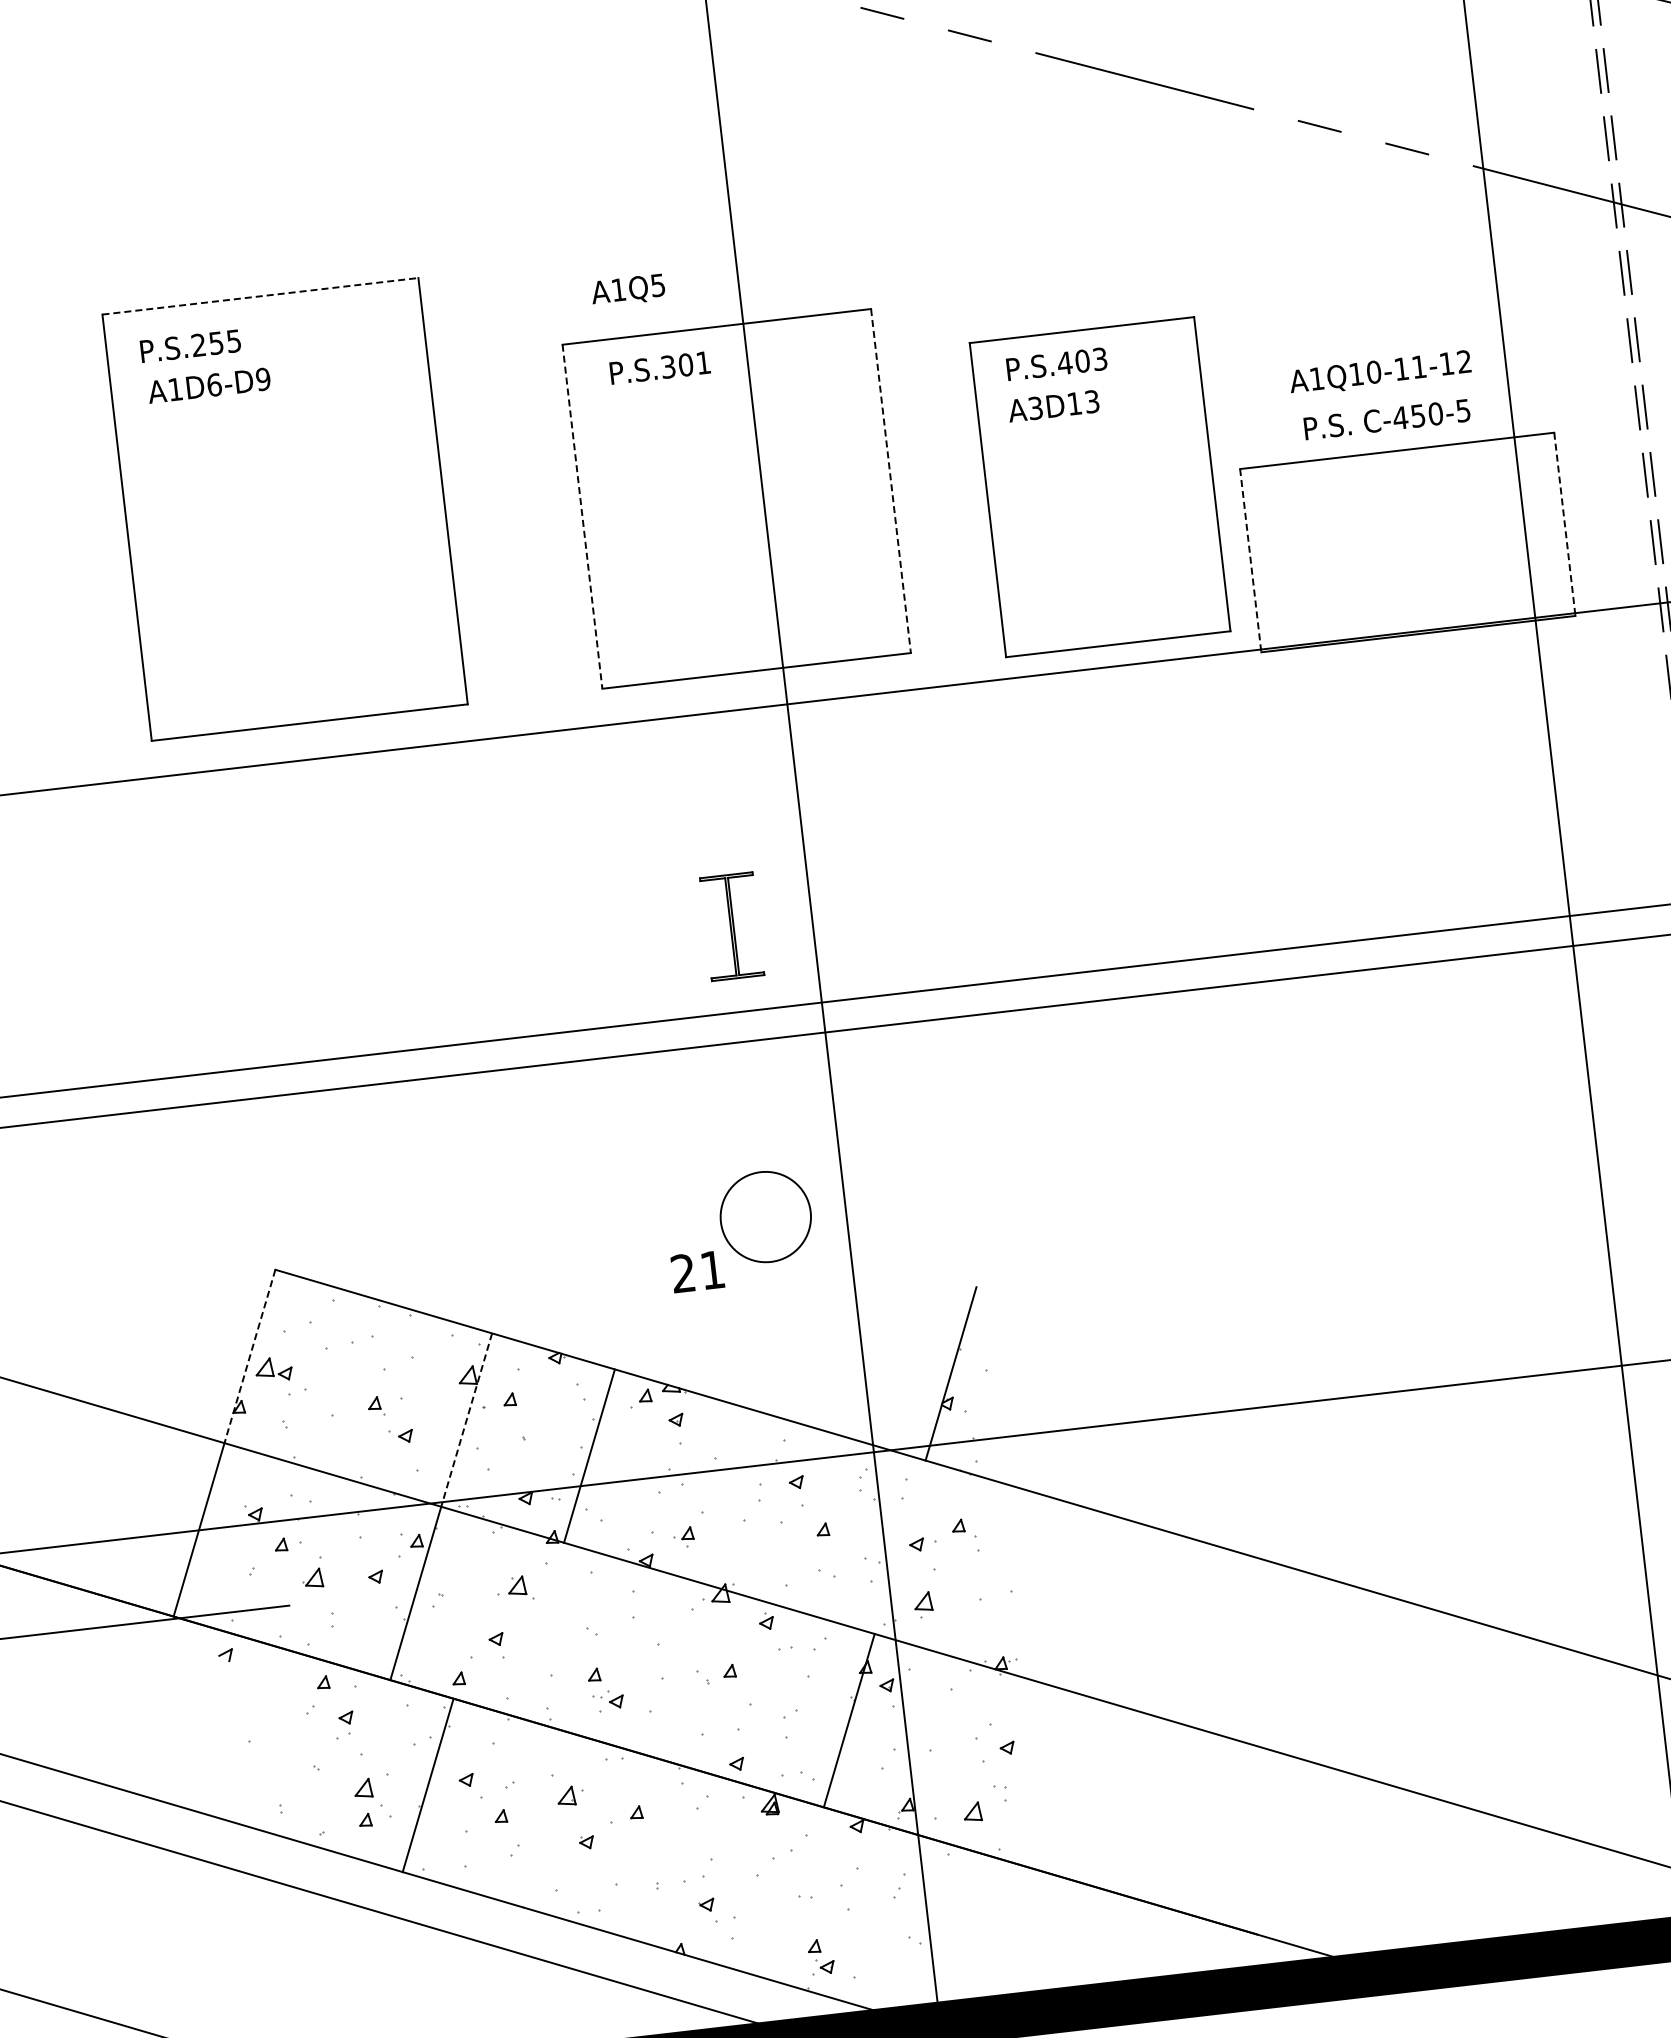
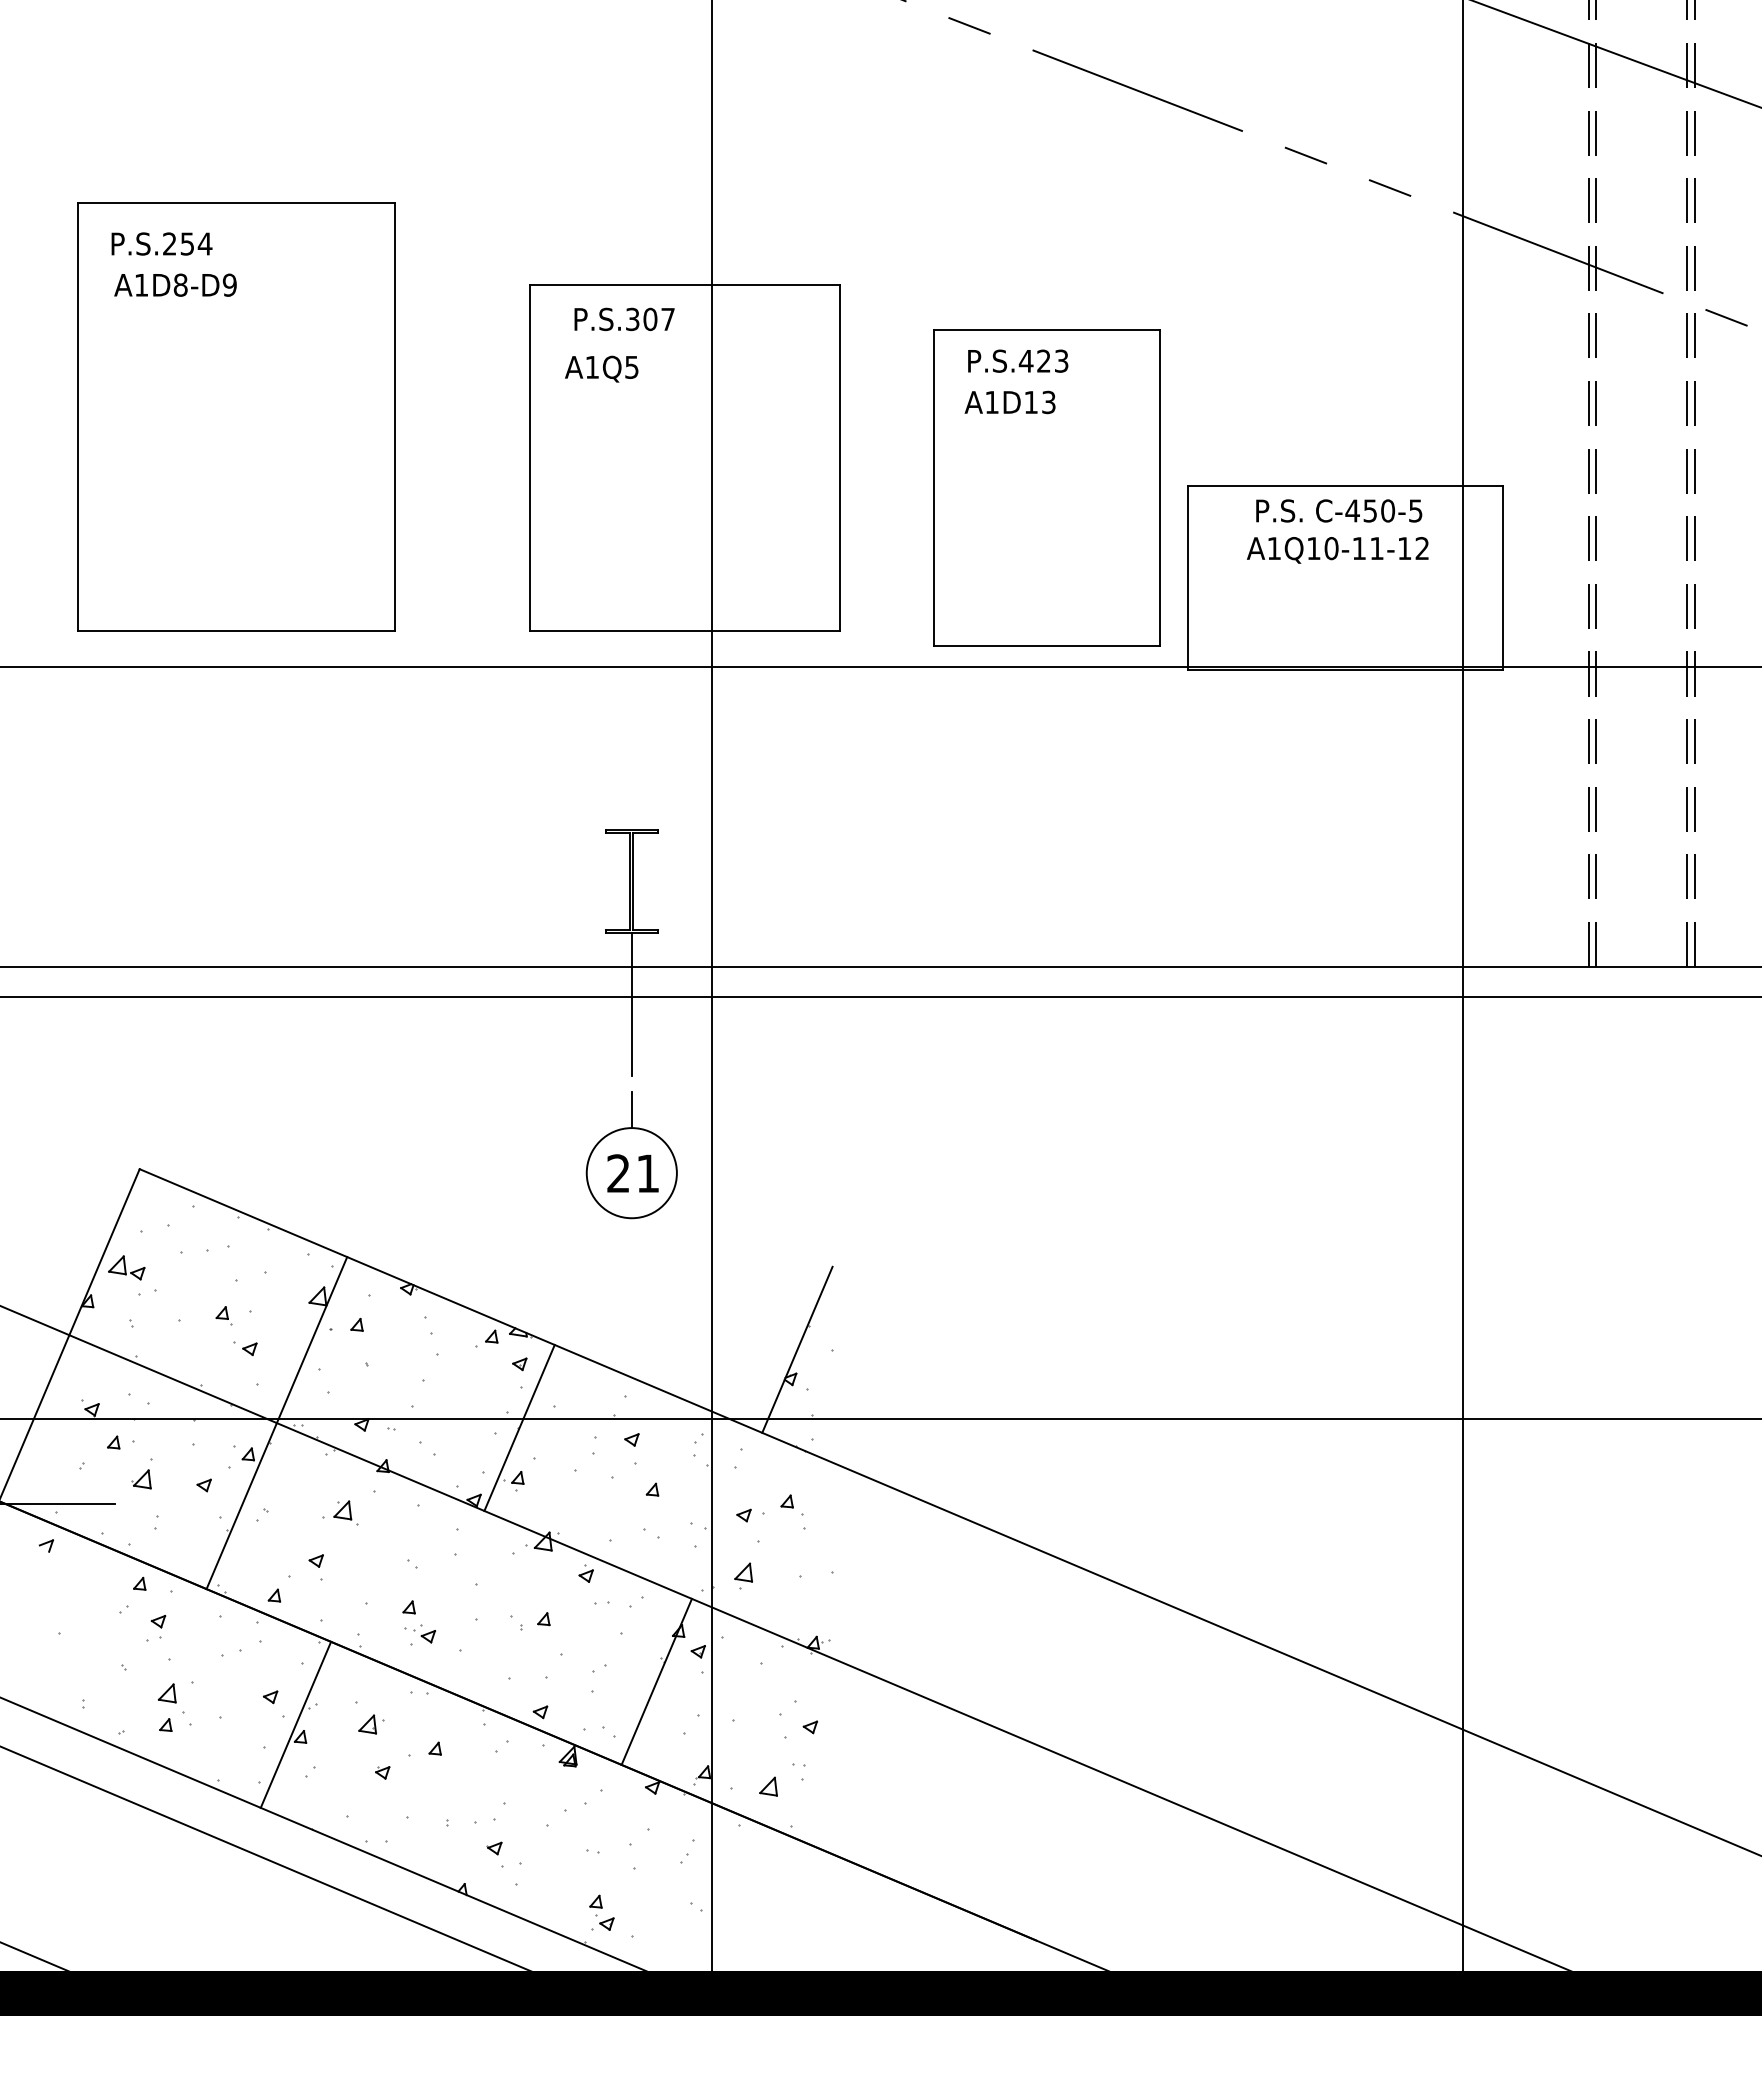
text: (627, 290) -> (601, 368), moved
line: (260, 296) -> (236, 202), dashed -> solid
text: (233, 340) -> (204, 243), P.S.255 -> P.S.254
text: (1082, 360) -> (1043, 360), P.S.403 -> P.S.423
text: (702, 363) -> (667, 319), P.S.301 -> P.S.307
text: (1380, 373) -> (1337, 550), moved
text: (214, 384) -> (180, 284), A1D6-D9 -> A1D8-D9
text: (1035, 408) -> (991, 402), A3D13 -> A1D13
text: (1387, 419) -> (1339, 510), moved
line: (891, 481) -> (840, 458), dashed -> solid
line: (582, 517) -> (530, 458), dashed -> solid
line: (1565, 524) -> (1503, 578), dashed -> solid
line: (1250, 561) -> (1187, 578), dashed -> solid
line: (746, 1049) -> (631, 1004), added
line: (758, 1154) -> (631, 1110), added
text: (697, 1271) -> (632, 1173), moved
line: (249, 1356) -> (104, 1252), dashed -> solid
line: (466, 1420) -> (311, 1340), dashed -> solid
line: (589, 1455) -> (519, 1427), moved
line: (427, 1785) -> (295, 1724), moved

